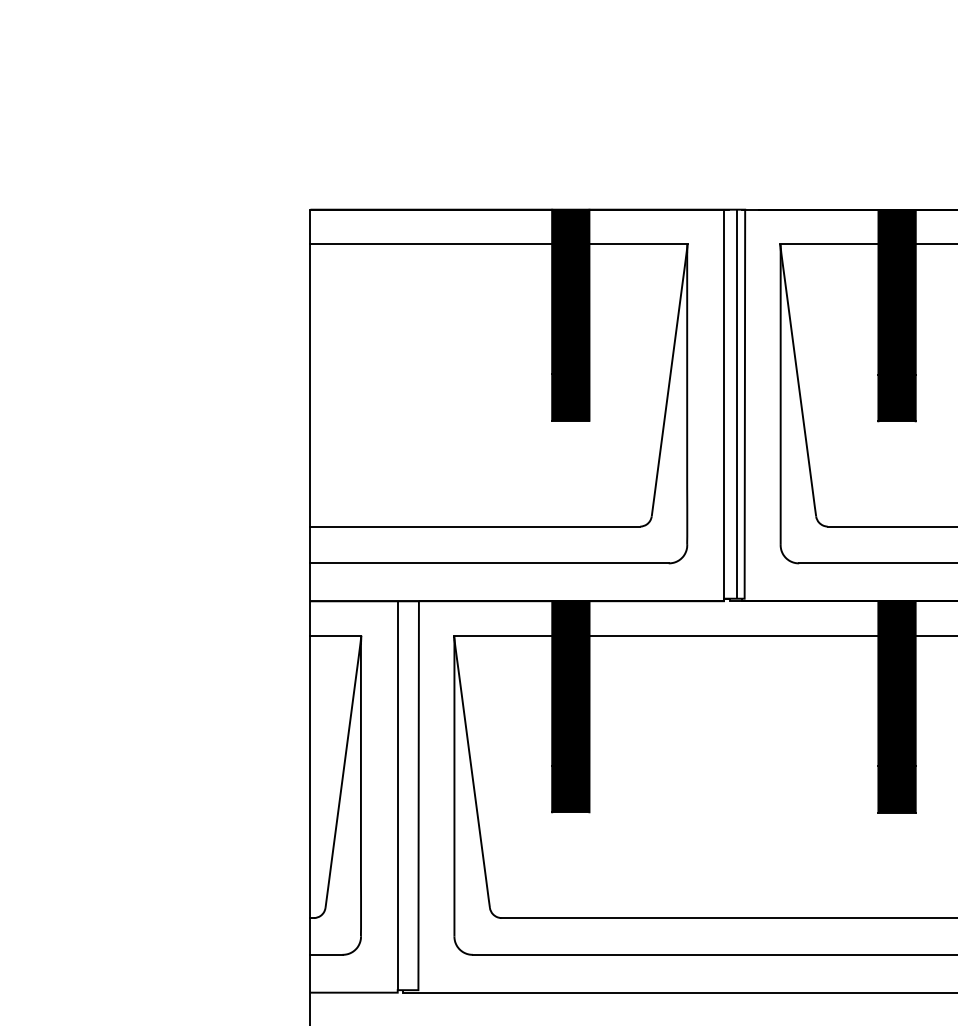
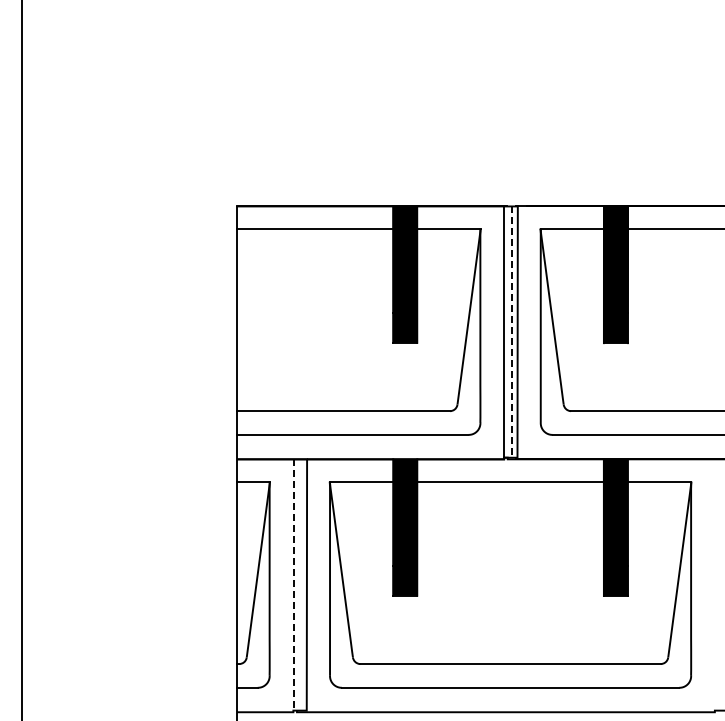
line: (736, 404) -> (512, 332), solid -> dashed
line: (397, 794) -> (293, 584), solid -> dashed

